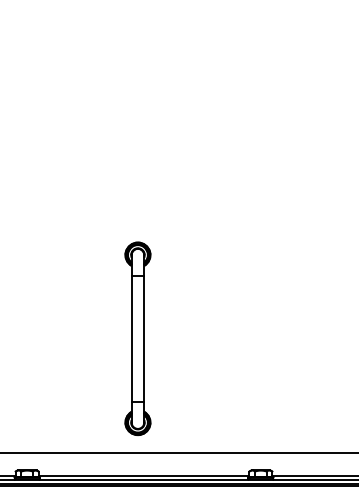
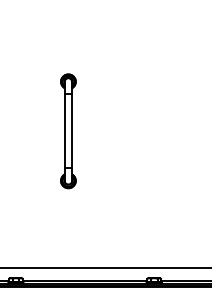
part: (138, 339) -> (68, 131), moved

